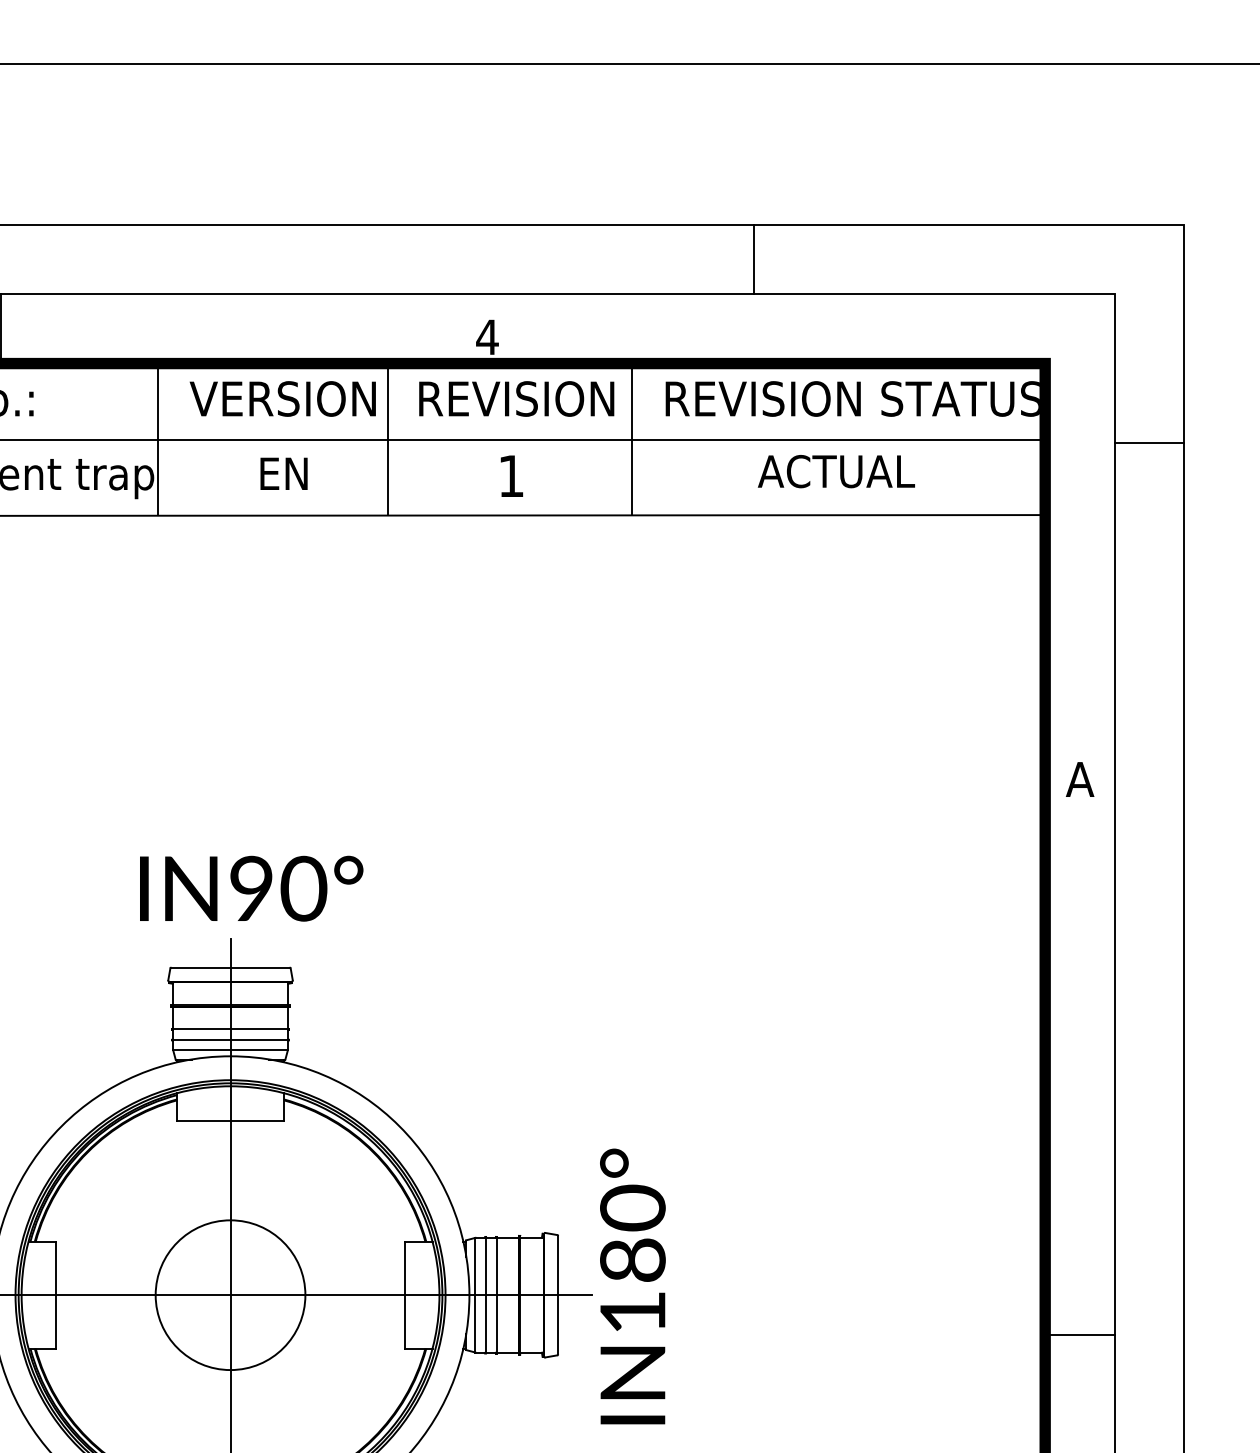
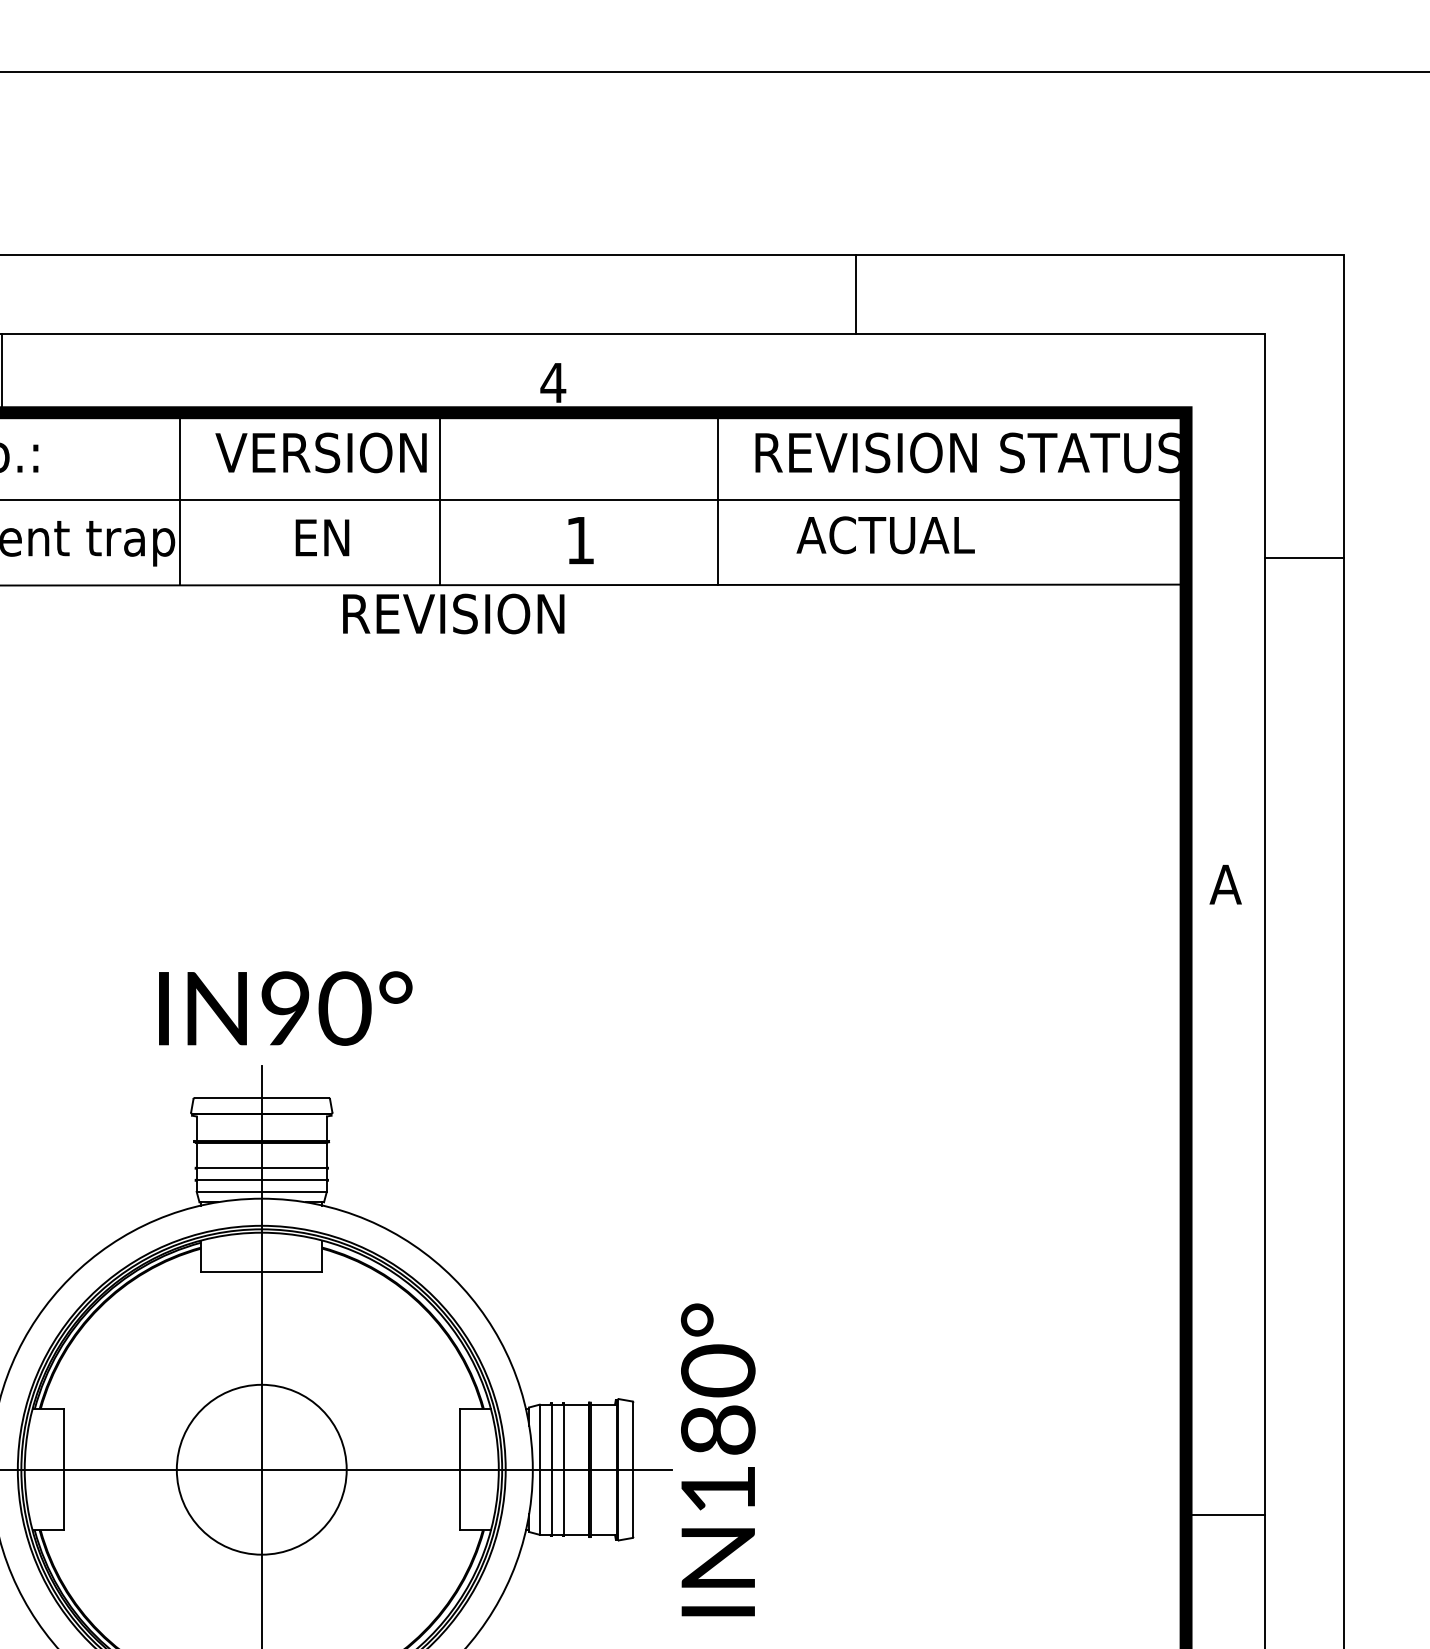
text: (516, 398) -> (453, 613), moved
line: (1148, 442) -> (1303, 557), moved
text: (836, 471) -> (885, 535), moved

